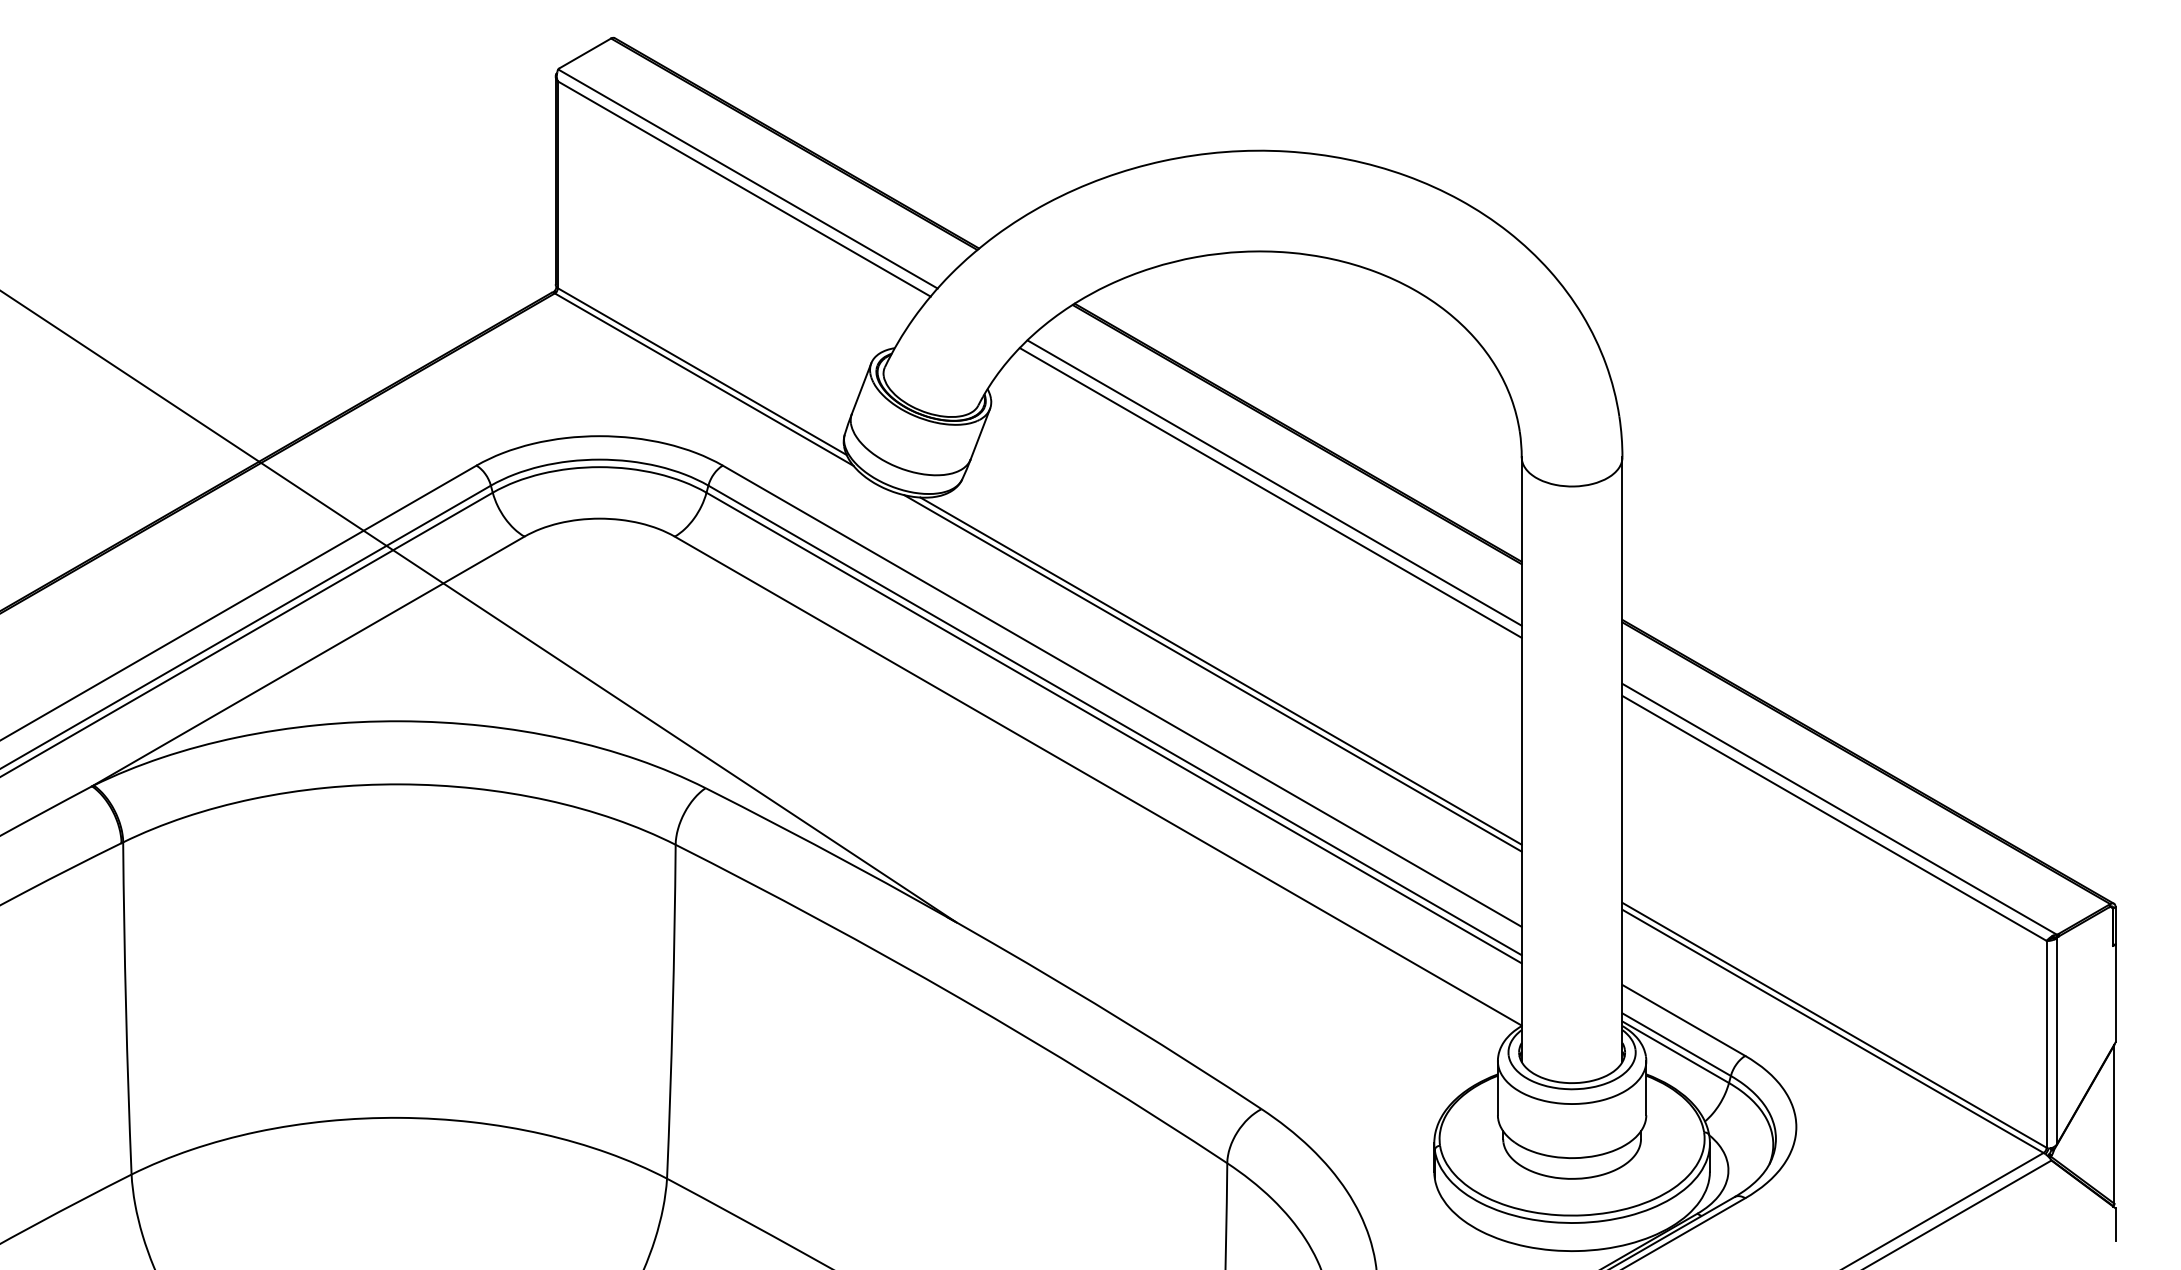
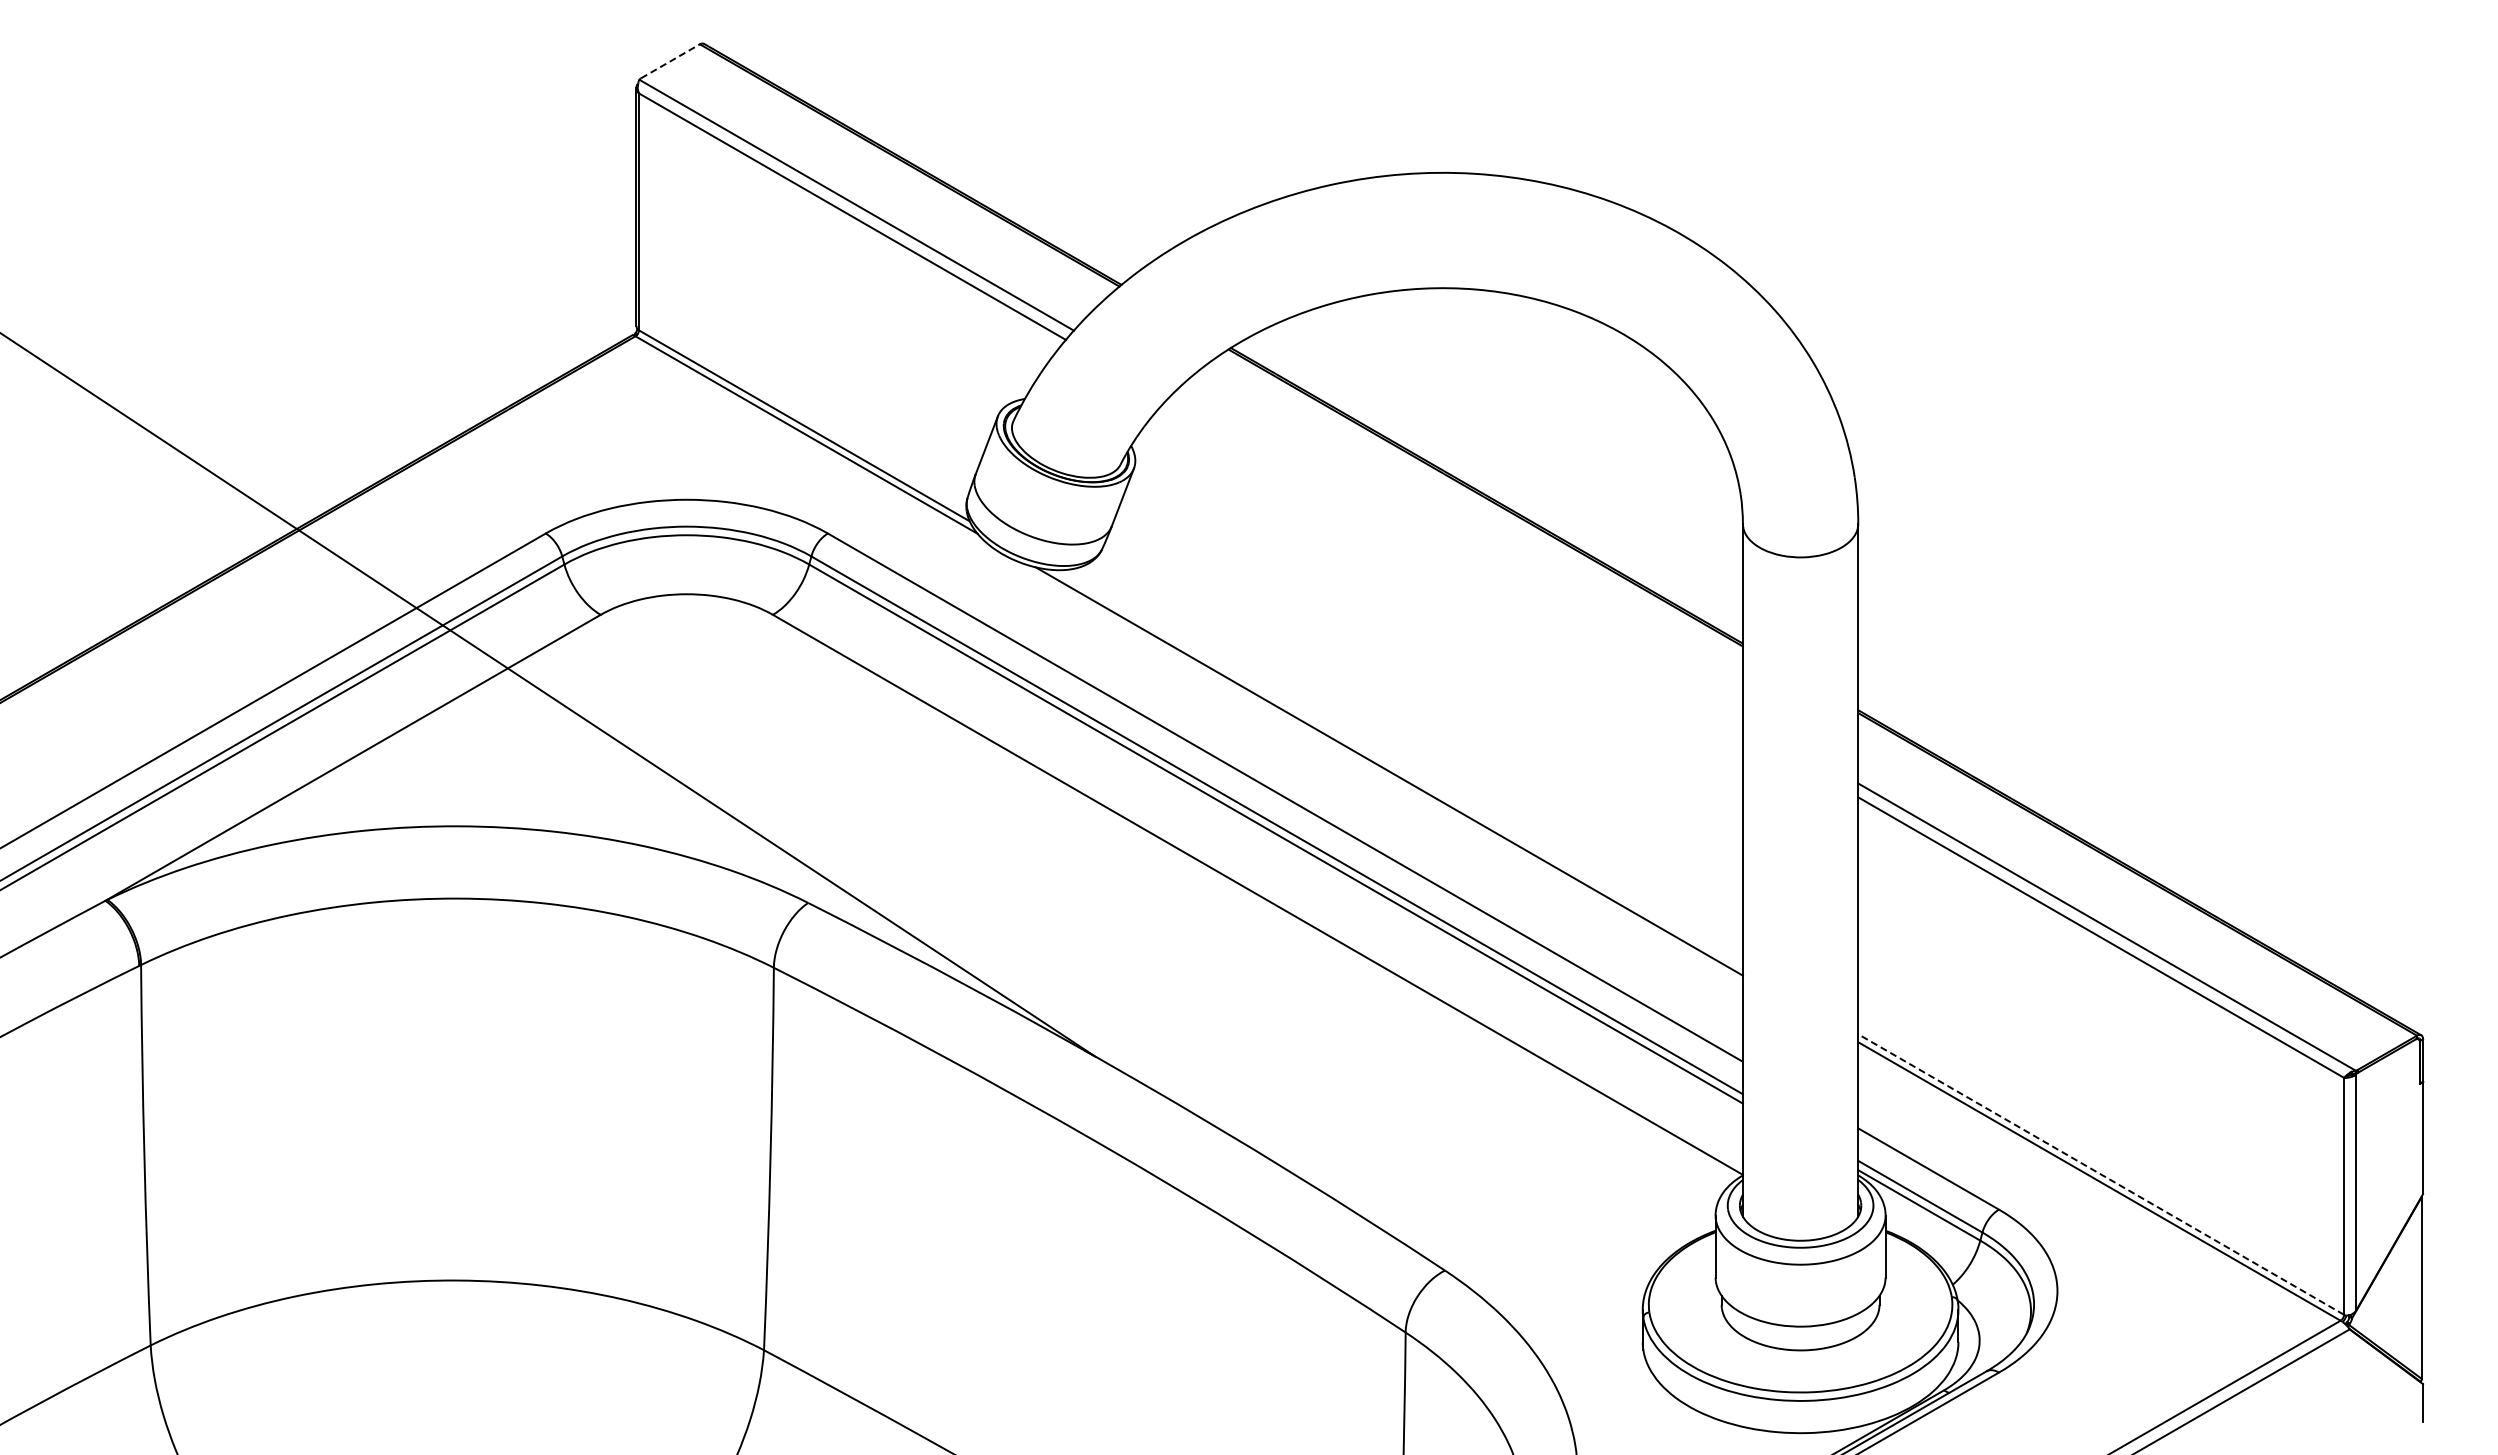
line: (585, 53) -> (670, 61), solid -> dashed
line: (1274, 483) -> (1459, 553), removed
line: (1269, 492) -> (1454, 564), removed
line: (1221, 670) -> (1398, 768), removed
line: (1833, 1025) -> (2100, 1174), solid -> dashed

